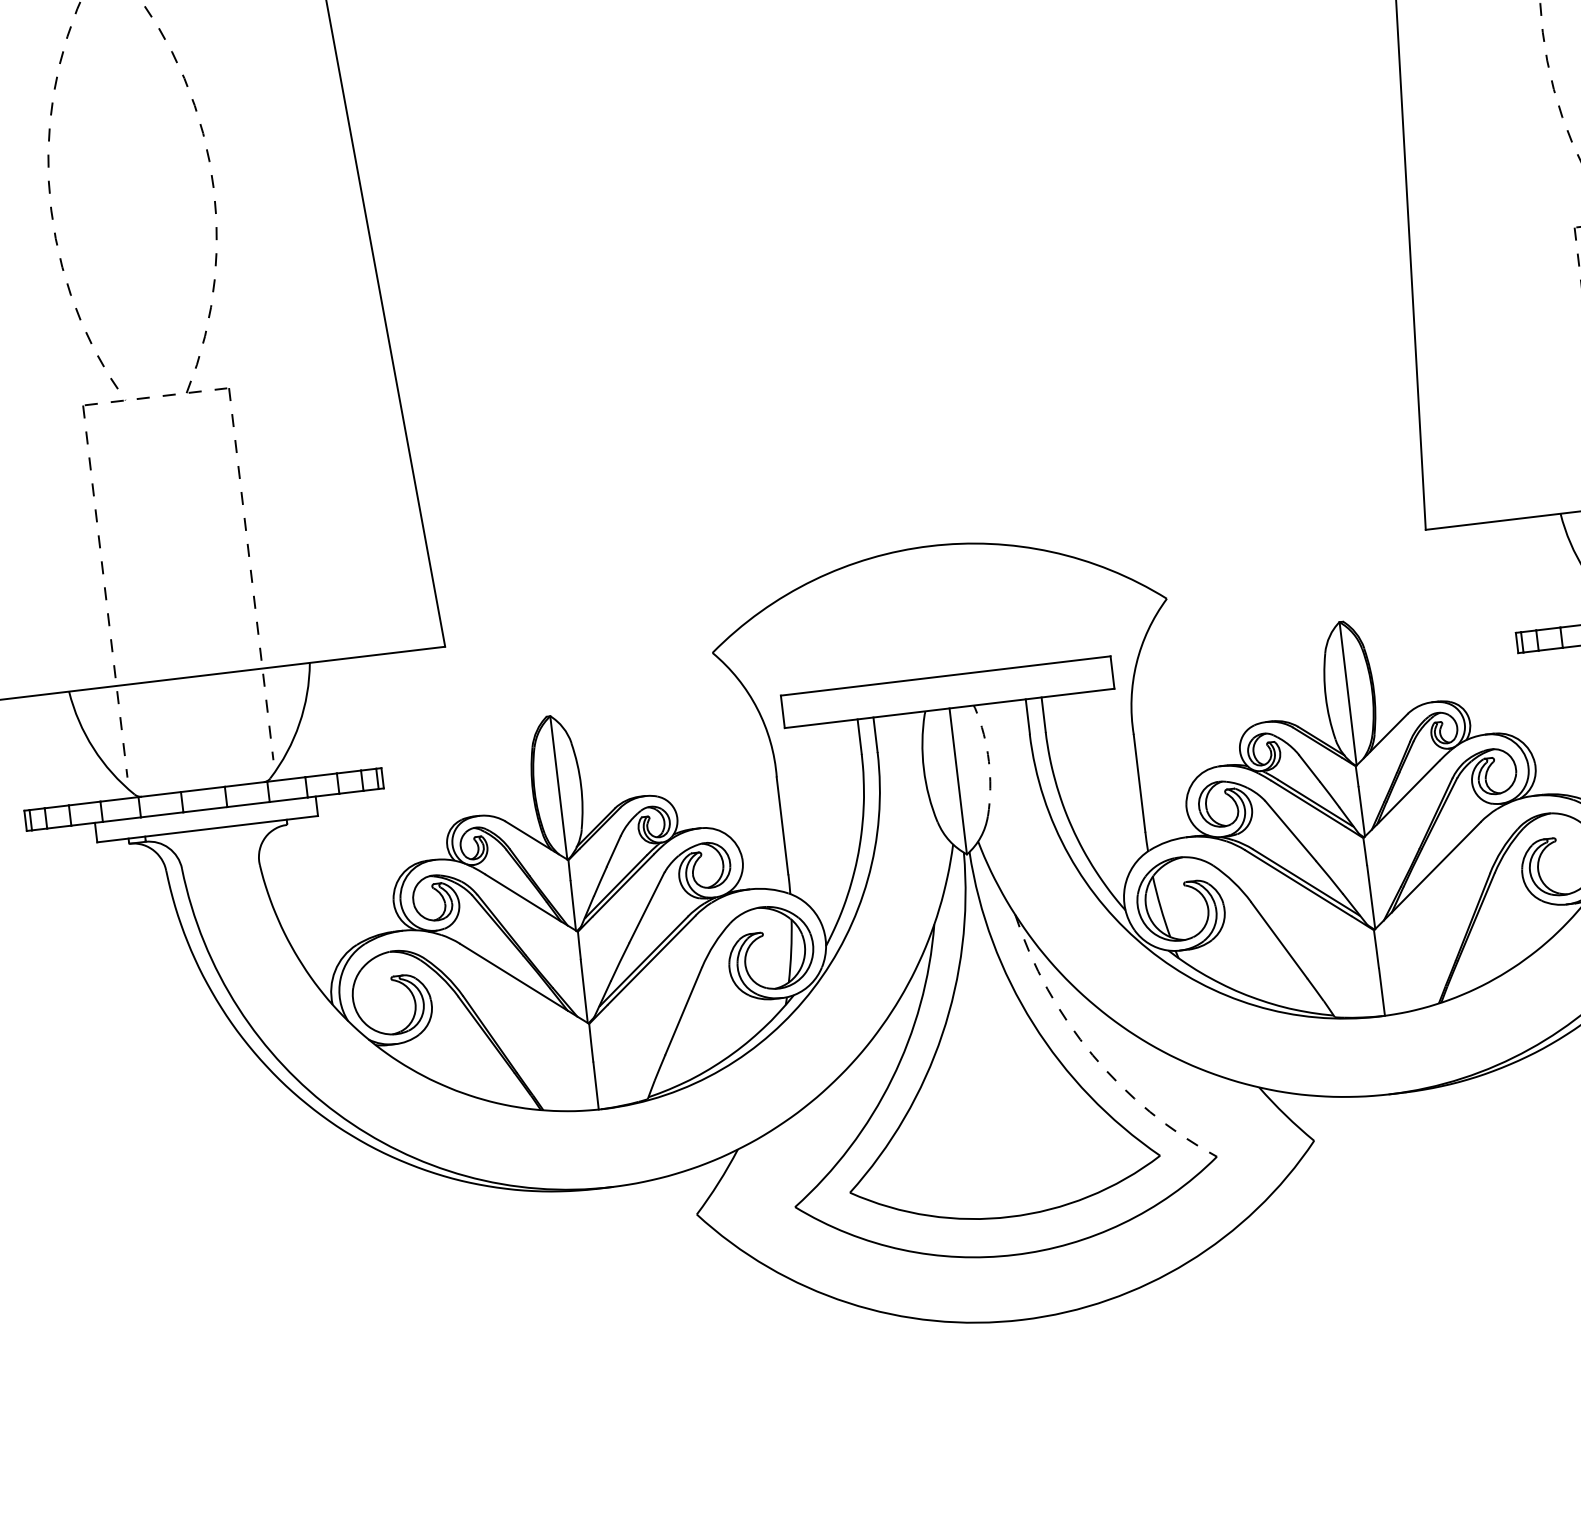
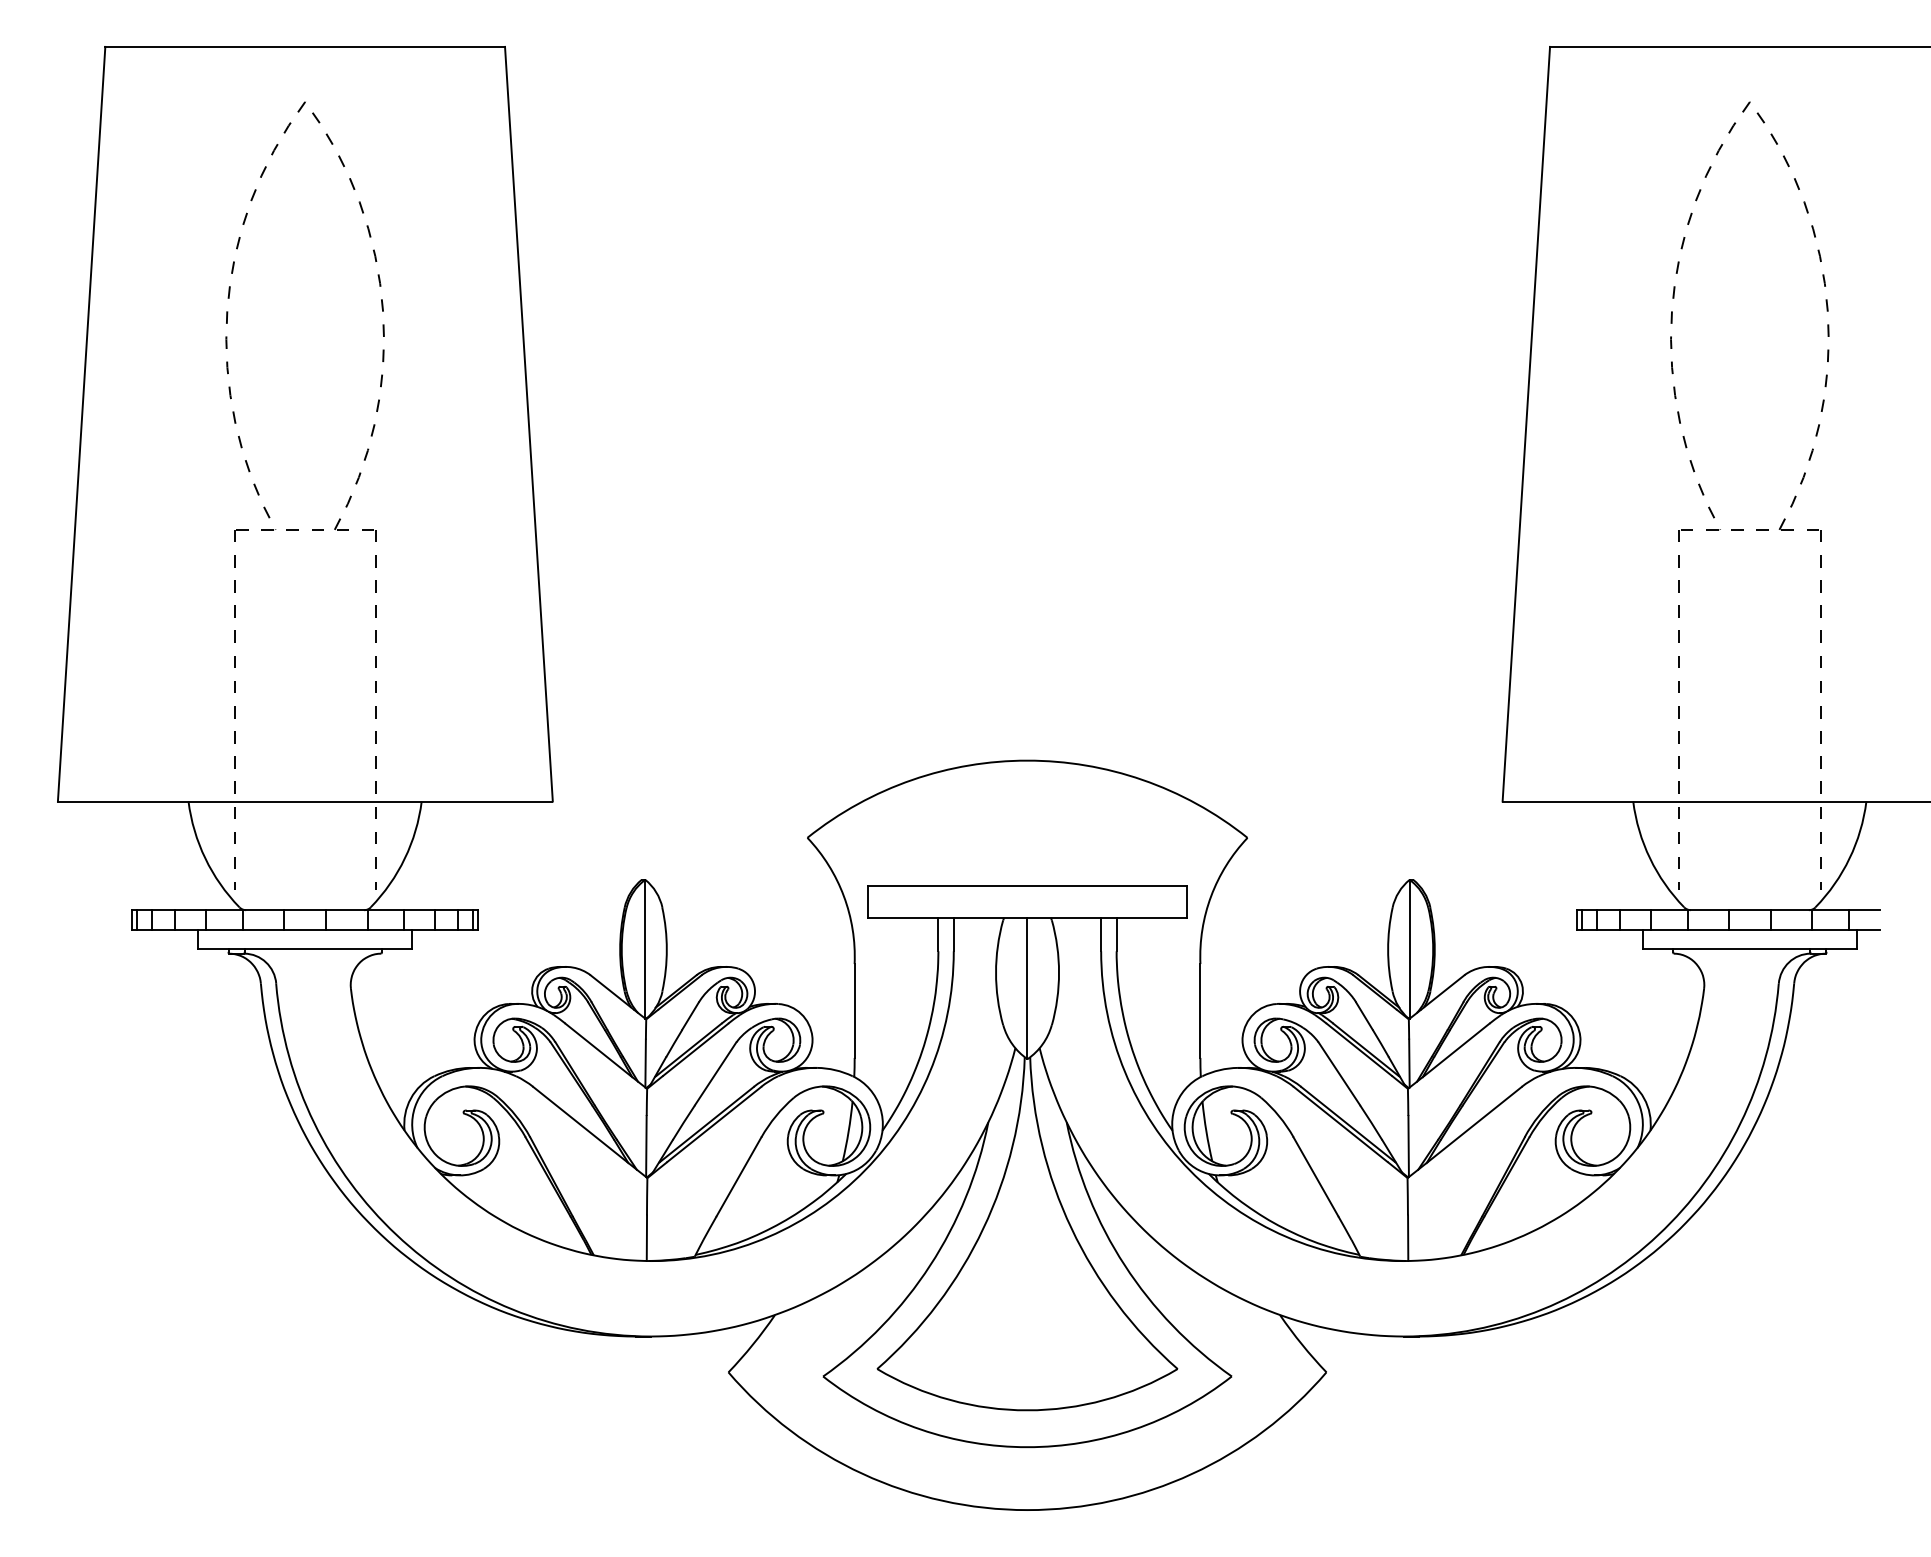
arc: (989, 760) -> (1059, 972), dashed -> solid
arc: (1092, 1055) -> (1124, 1265), dashed -> solid

